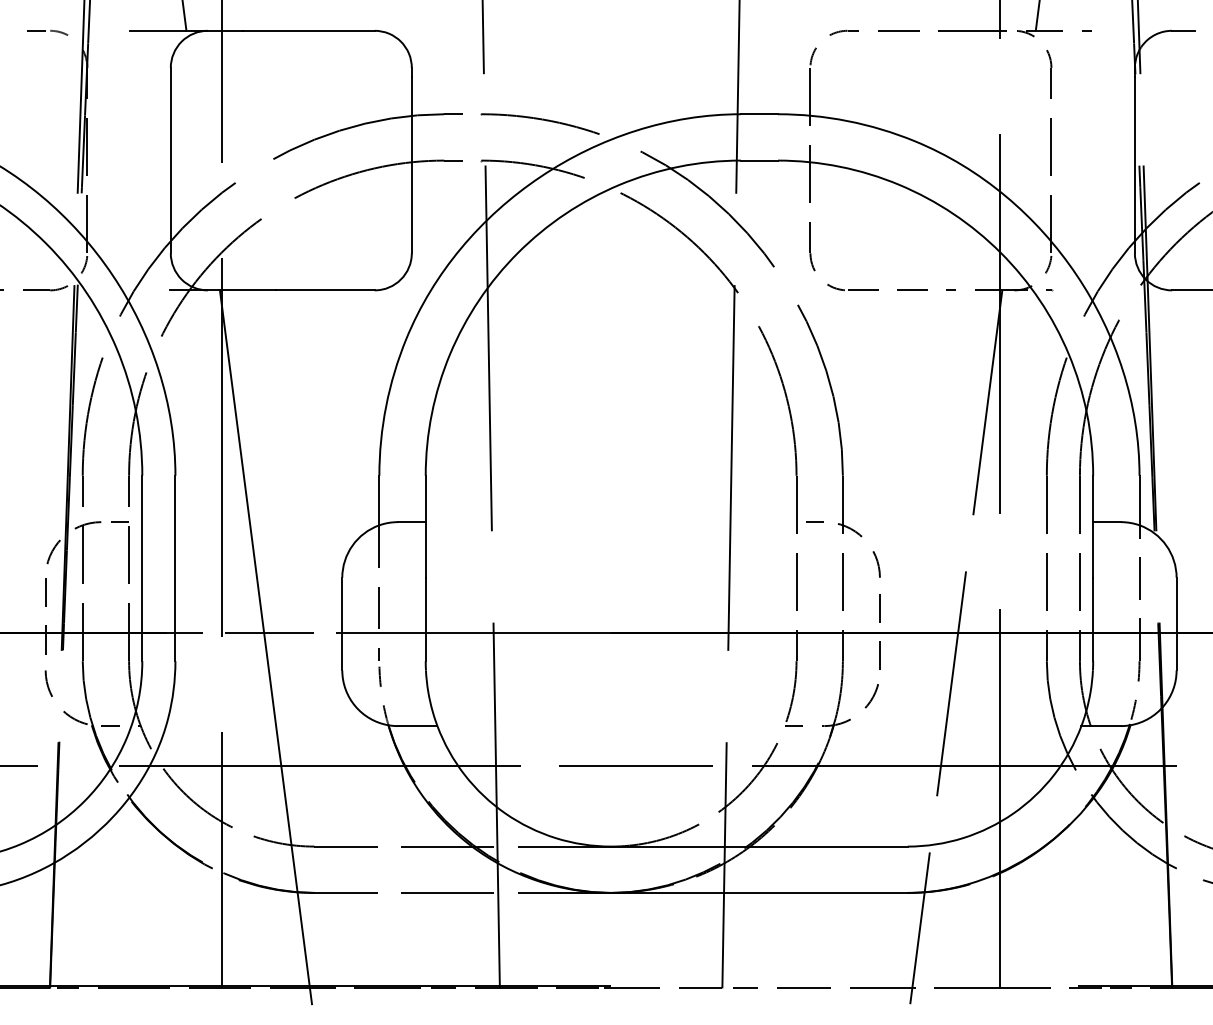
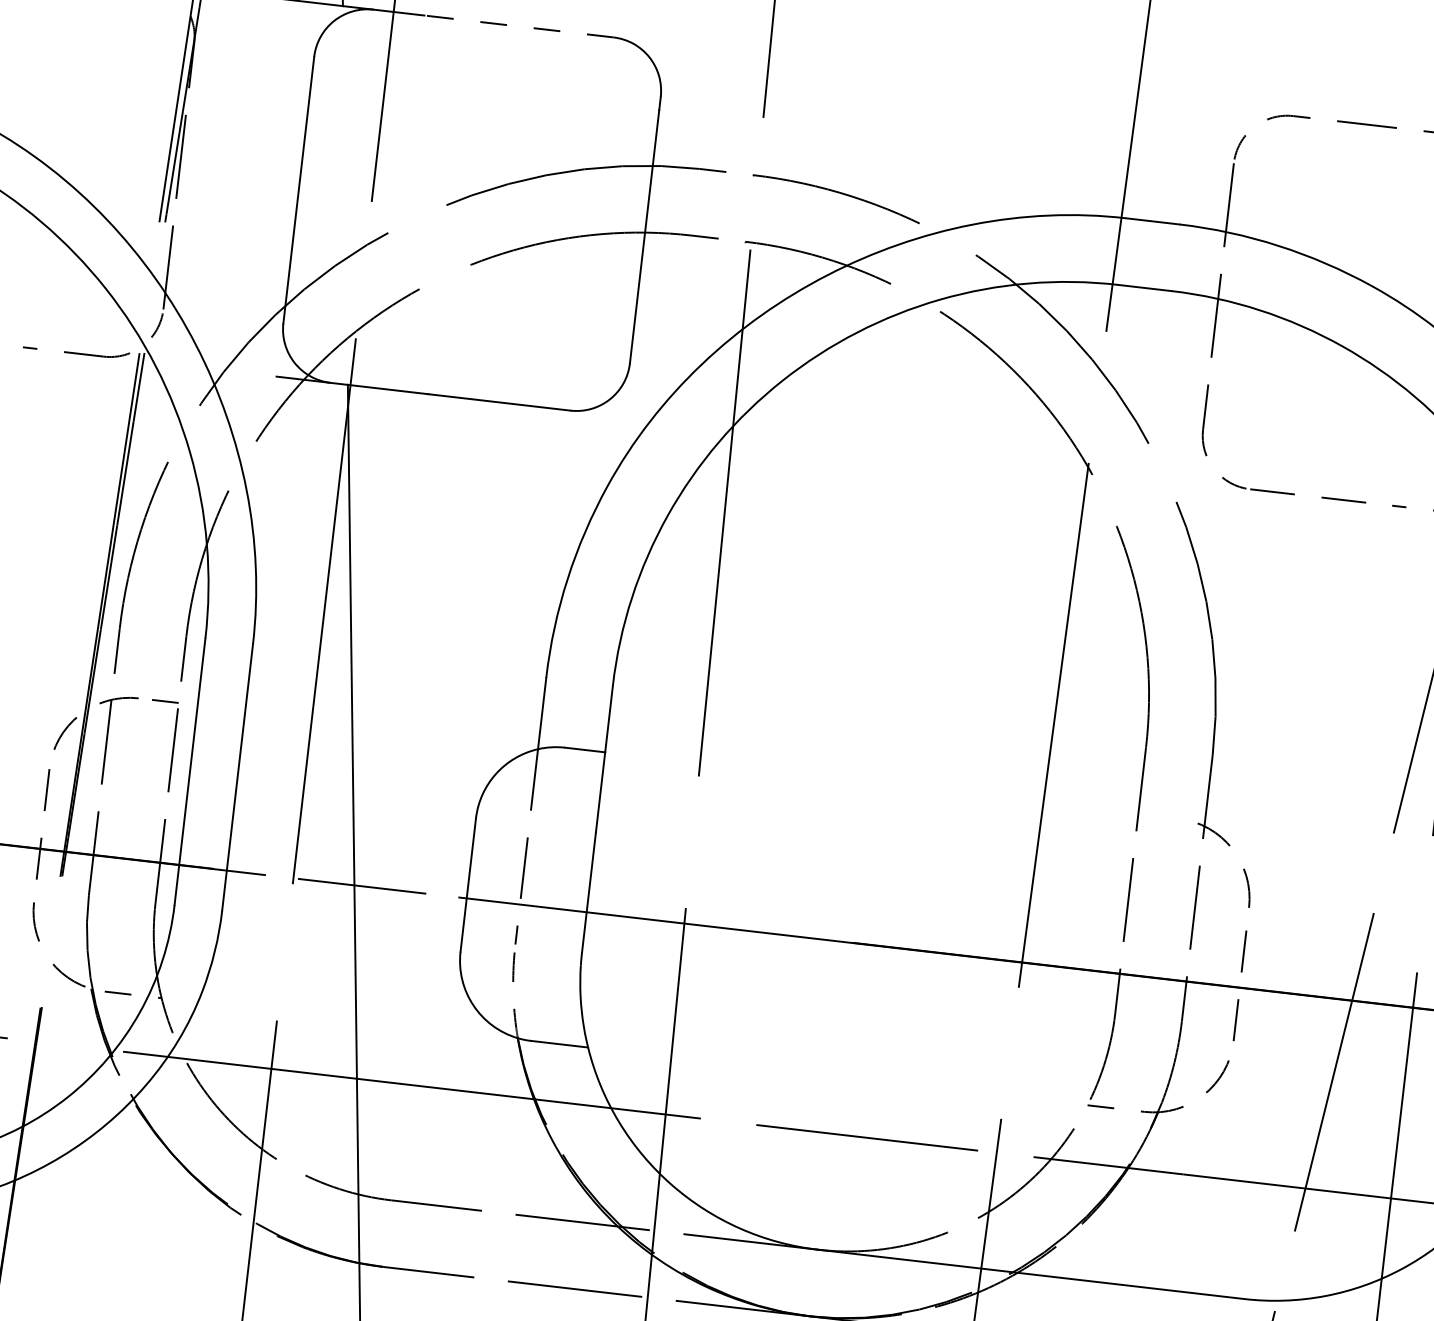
line: (308, 30) -> (518, 25), solid -> dashed
line: (814, 521) -> (1164, 816), removed

